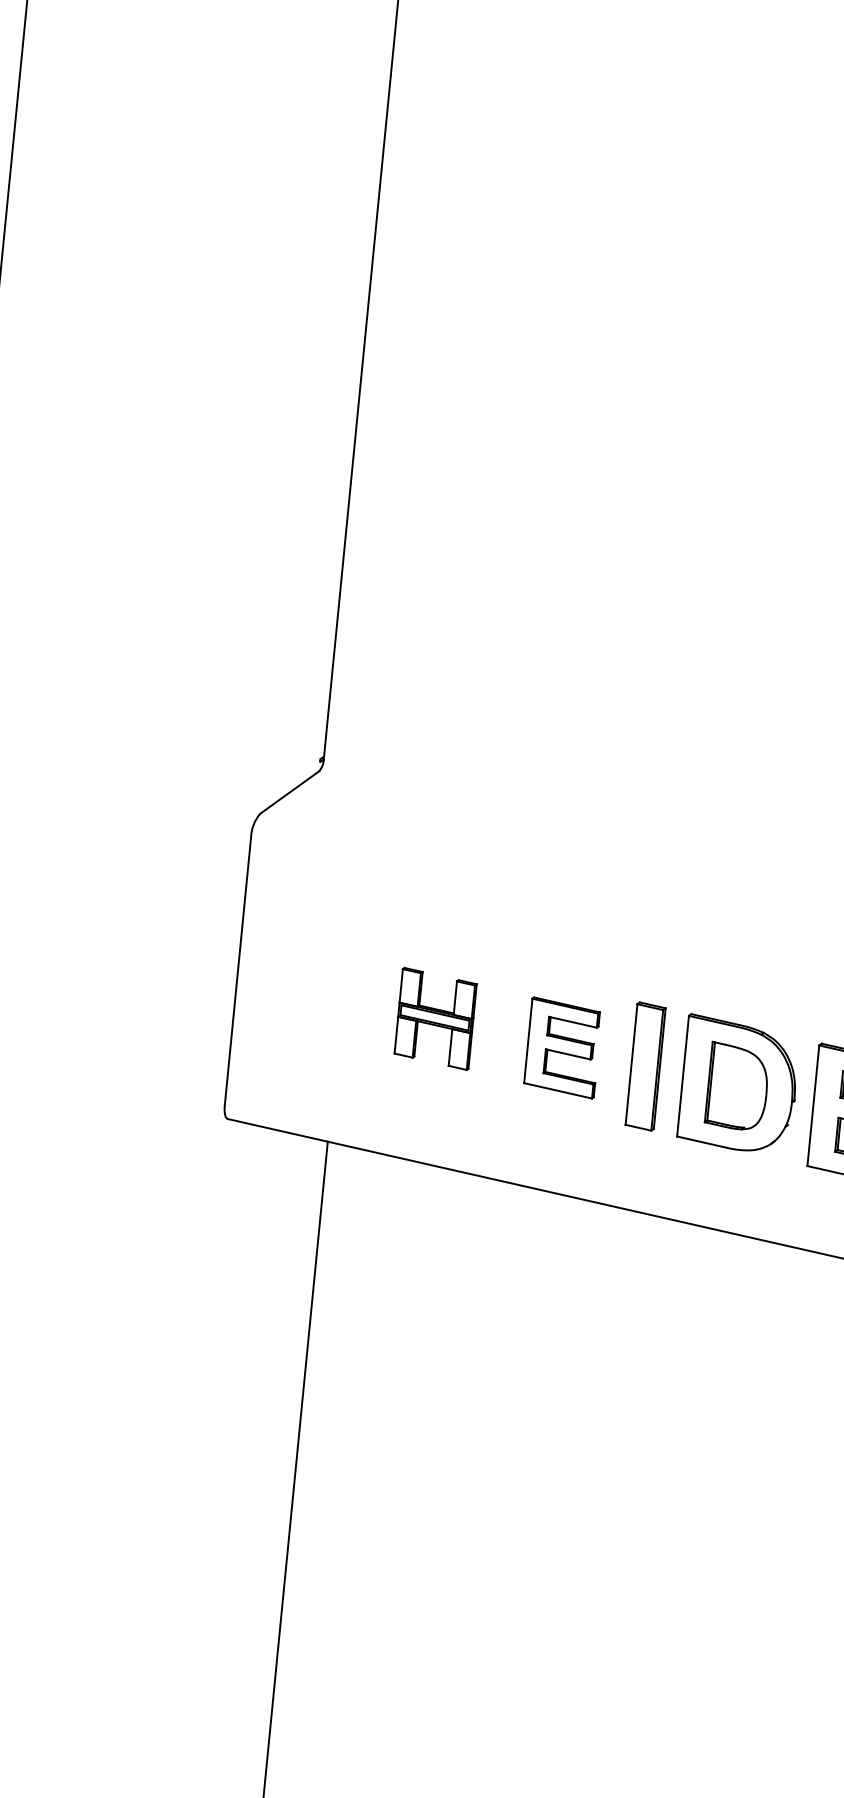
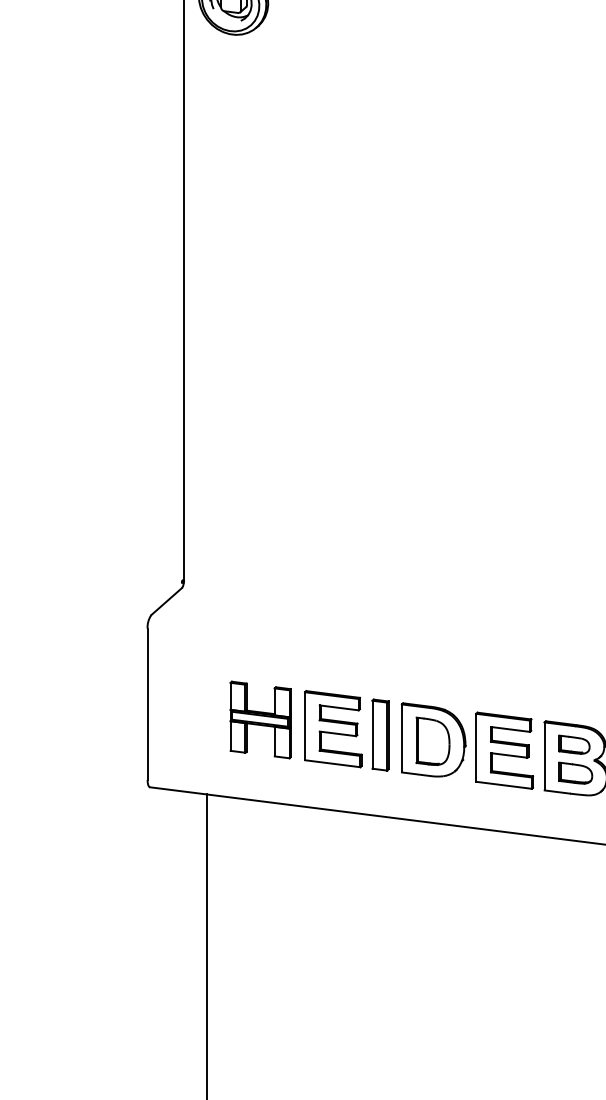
part: (435, 1018) -> (260, 719), size x1.43
part: (563, 1048) -> (333, 729), size x1.43

